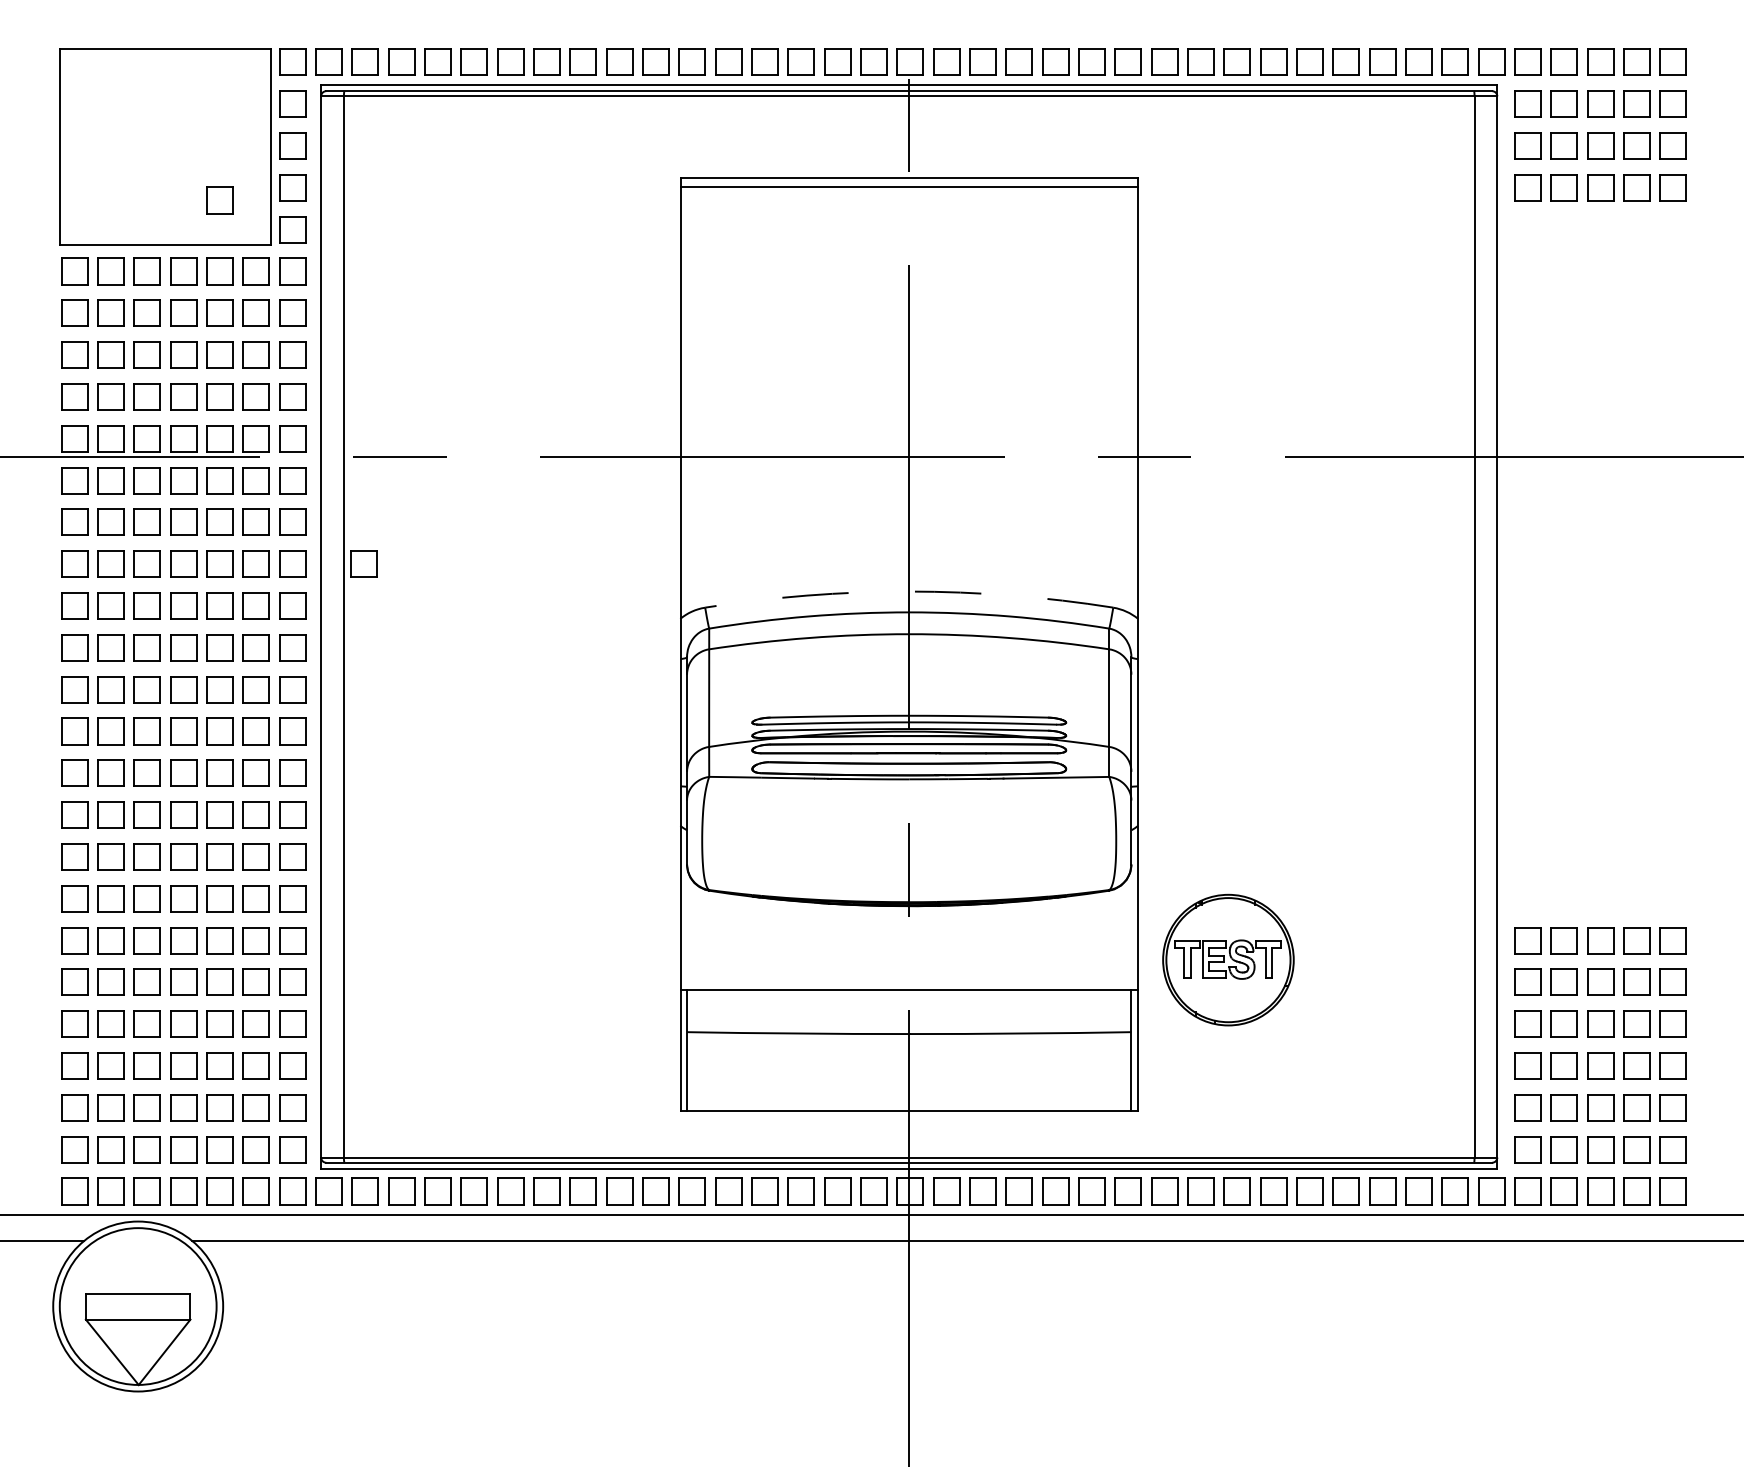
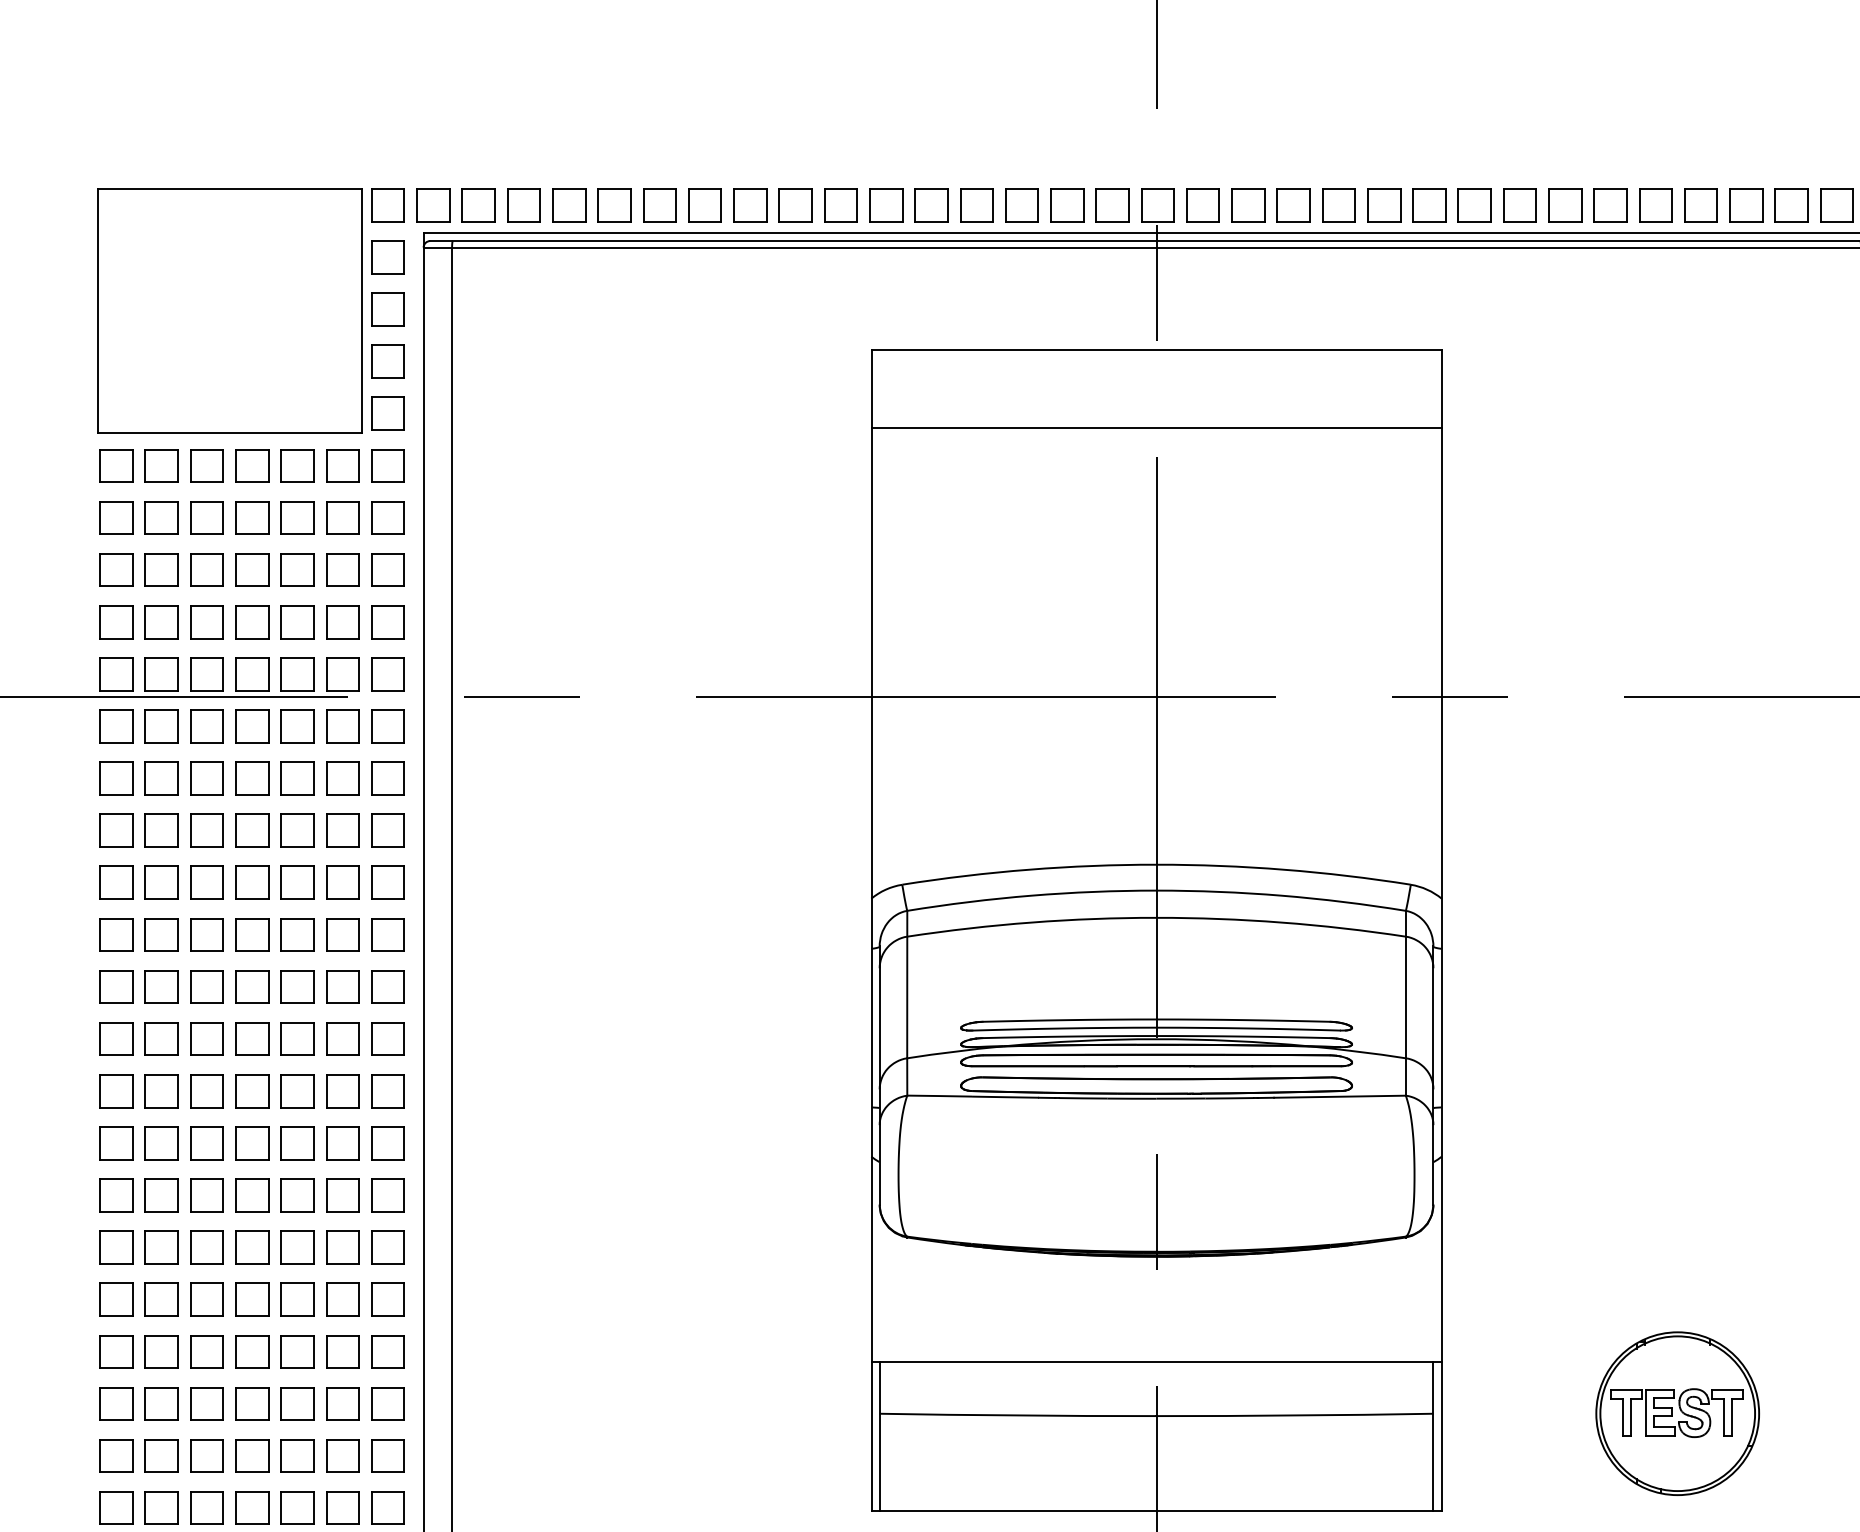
line: (908, 187) -> (1155, 428), moved
part: (219, 200) -> (297, 377), removed
part: (363, 563) -> (476, 829), removed
arc: (909, 591) -> (1156, 864), dashed -> solid
part: (1228, 959) -> (1677, 1412), moved

